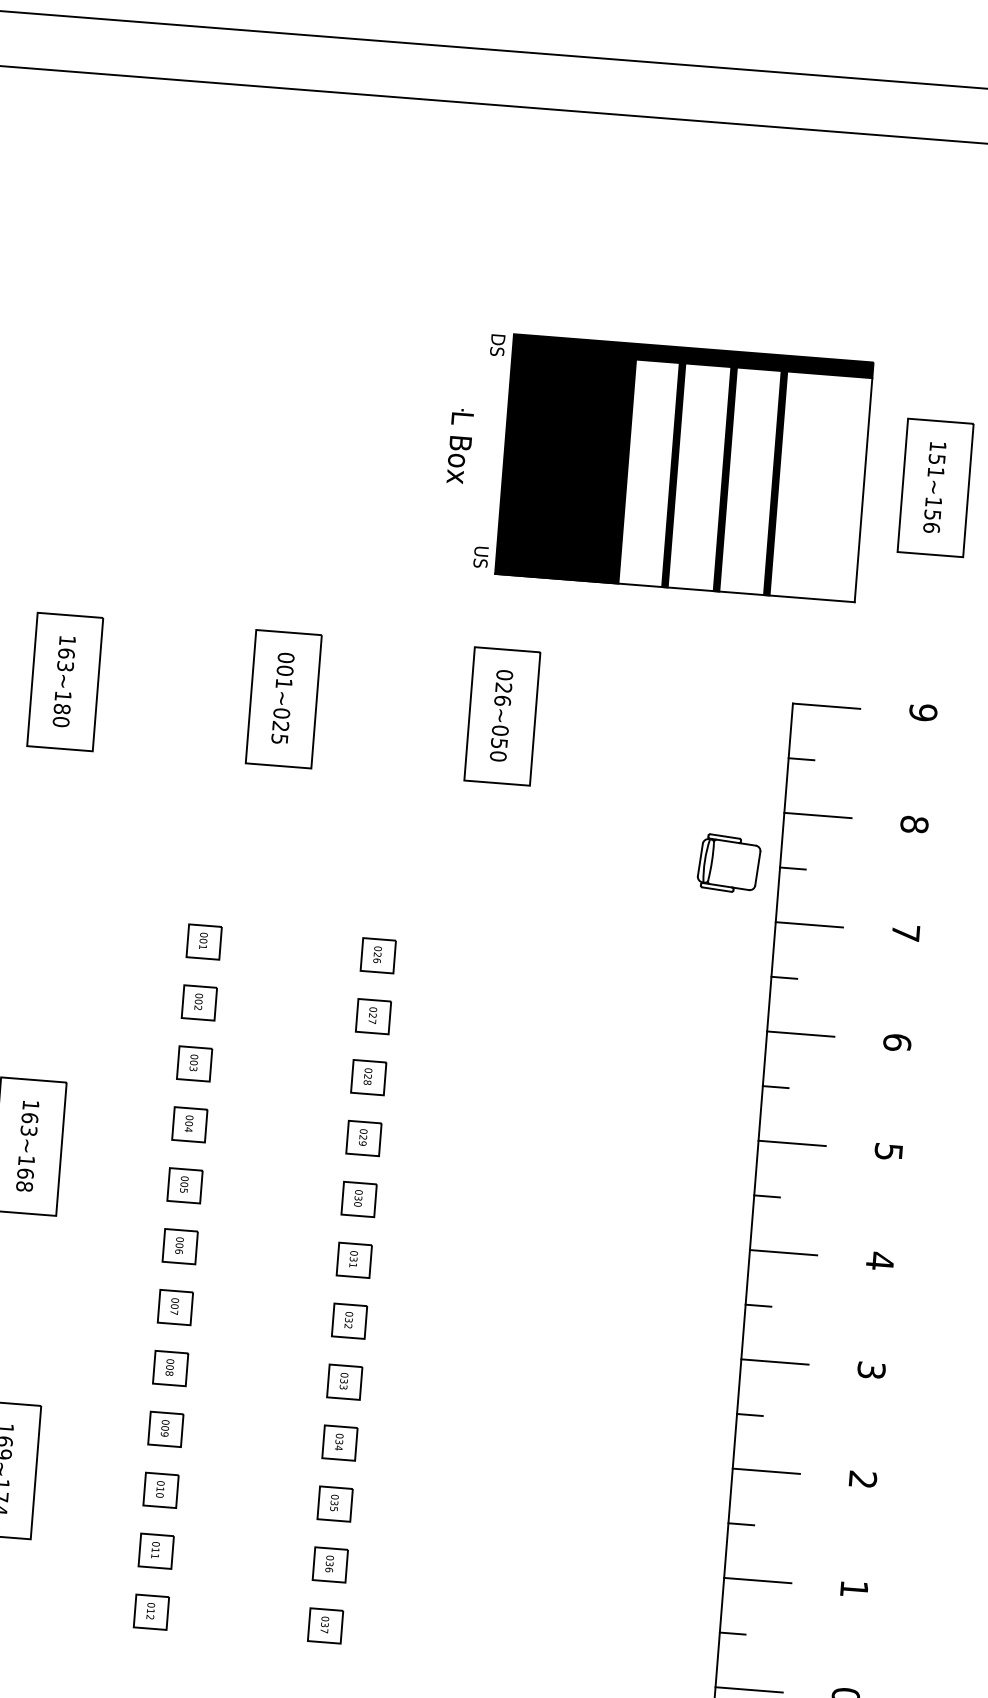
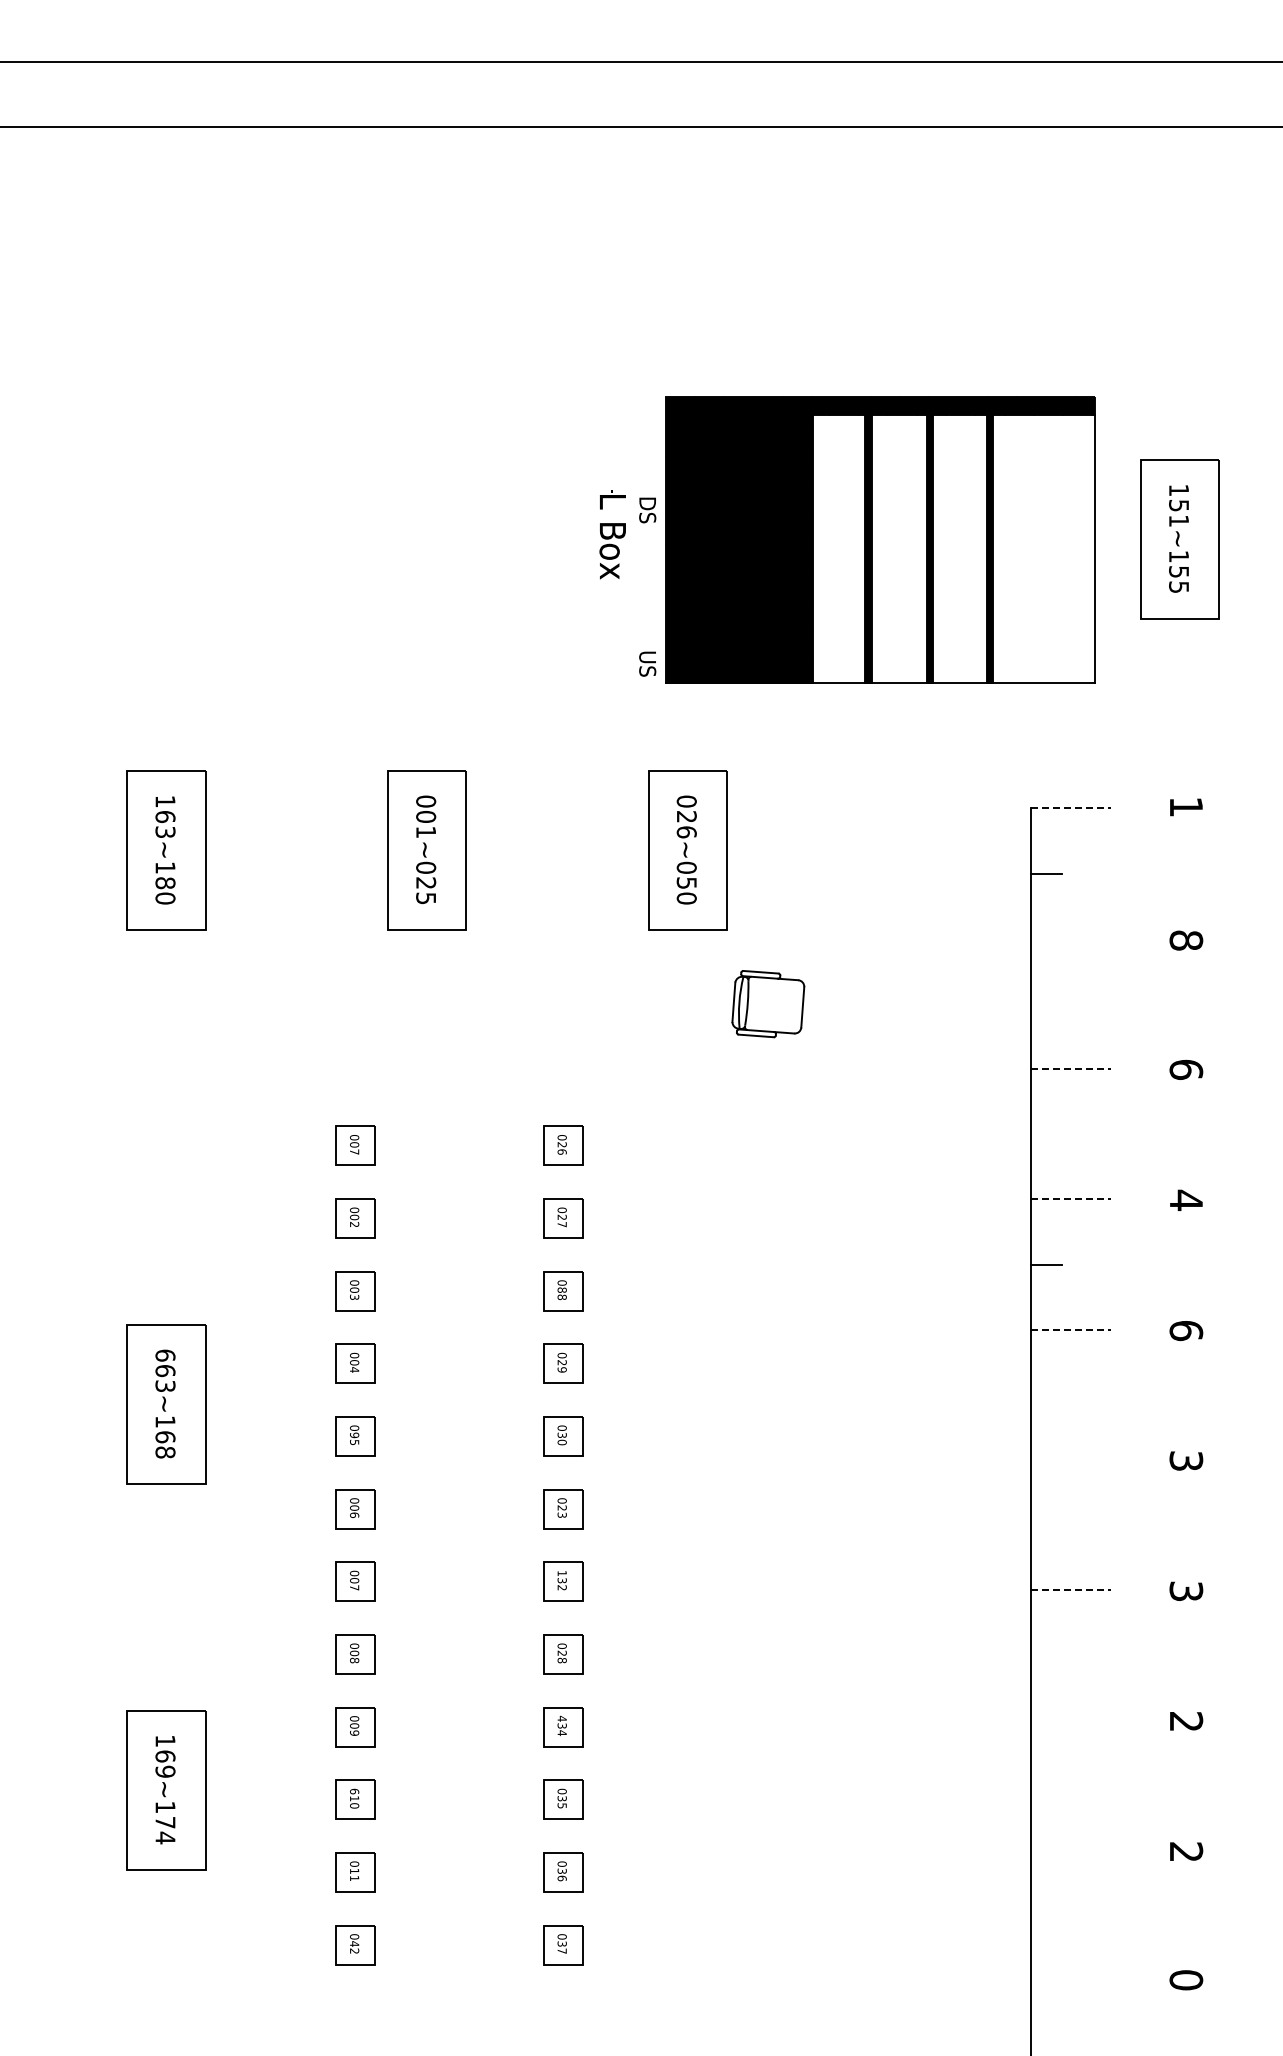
text: (497, 345) -> (647, 510), moved
text: (932, 528) -> (1179, 587), 151~156 -> 151~155
line: (826, 706) -> (1071, 808), solid -> dashed
text: (923, 712) -> (1186, 806), 9 -> 1
line: (818, 815) -> (1071, 938), removed
part: (729, 864) -> (768, 1004), moved
line: (793, 868) -> (1046, 1003), removed
line: (809, 925) -> (1071, 1069), solid -> dashed
text: (906, 932) -> (1186, 1069), 7 -> 6
text: (202, 946) -> (354, 1151), 001 -> 007
line: (784, 978) -> (1046, 1134), removed
line: (801, 1034) -> (1071, 1199), solid -> dashed
text: (897, 1041) -> (1186, 1199), 6 -> 4
text: (367, 1076) -> (561, 1289), 028 -> 088
text: (31, 1105) -> (165, 1355), 163~168 -> 663~168
line: (792, 1143) -> (1071, 1329), solid -> dashed
text: (888, 1152) -> (1186, 1331), 5 -> 6
text: (184, 1183) -> (354, 1434), 005 -> 095
line: (767, 1196) -> (1046, 1394), removed
line: (783, 1253) -> (1071, 1460), removed
text: (880, 1260) -> (1186, 1460), 4 -> 3
text: (352, 1262) -> (561, 1511), 031 -> 023
line: (758, 1305) -> (1046, 1525), removed
text: (348, 1314) -> (561, 1573), 032 -> 132
line: (775, 1362) -> (1071, 1590), solid -> dashed
text: (343, 1383) -> (561, 1656), 033 -> 028
line: (750, 1414) -> (1046, 1655), removed
text: (339, 1435) -> (561, 1718), 034 -> 434
line: (766, 1471) -> (1071, 1720), removed
text: (160, 1483) -> (354, 1791), 010 -> 610
line: (741, 1524) -> (1046, 1785), removed
line: (758, 1581) -> (1071, 1851), removed
text: (854, 1588) -> (1186, 1851), 1 -> 2
text: (150, 1610) -> (354, 1943), 012 -> 042
line: (732, 1633) -> (1046, 1916), removed
line: (749, 1690) -> (1071, 1981), removed

